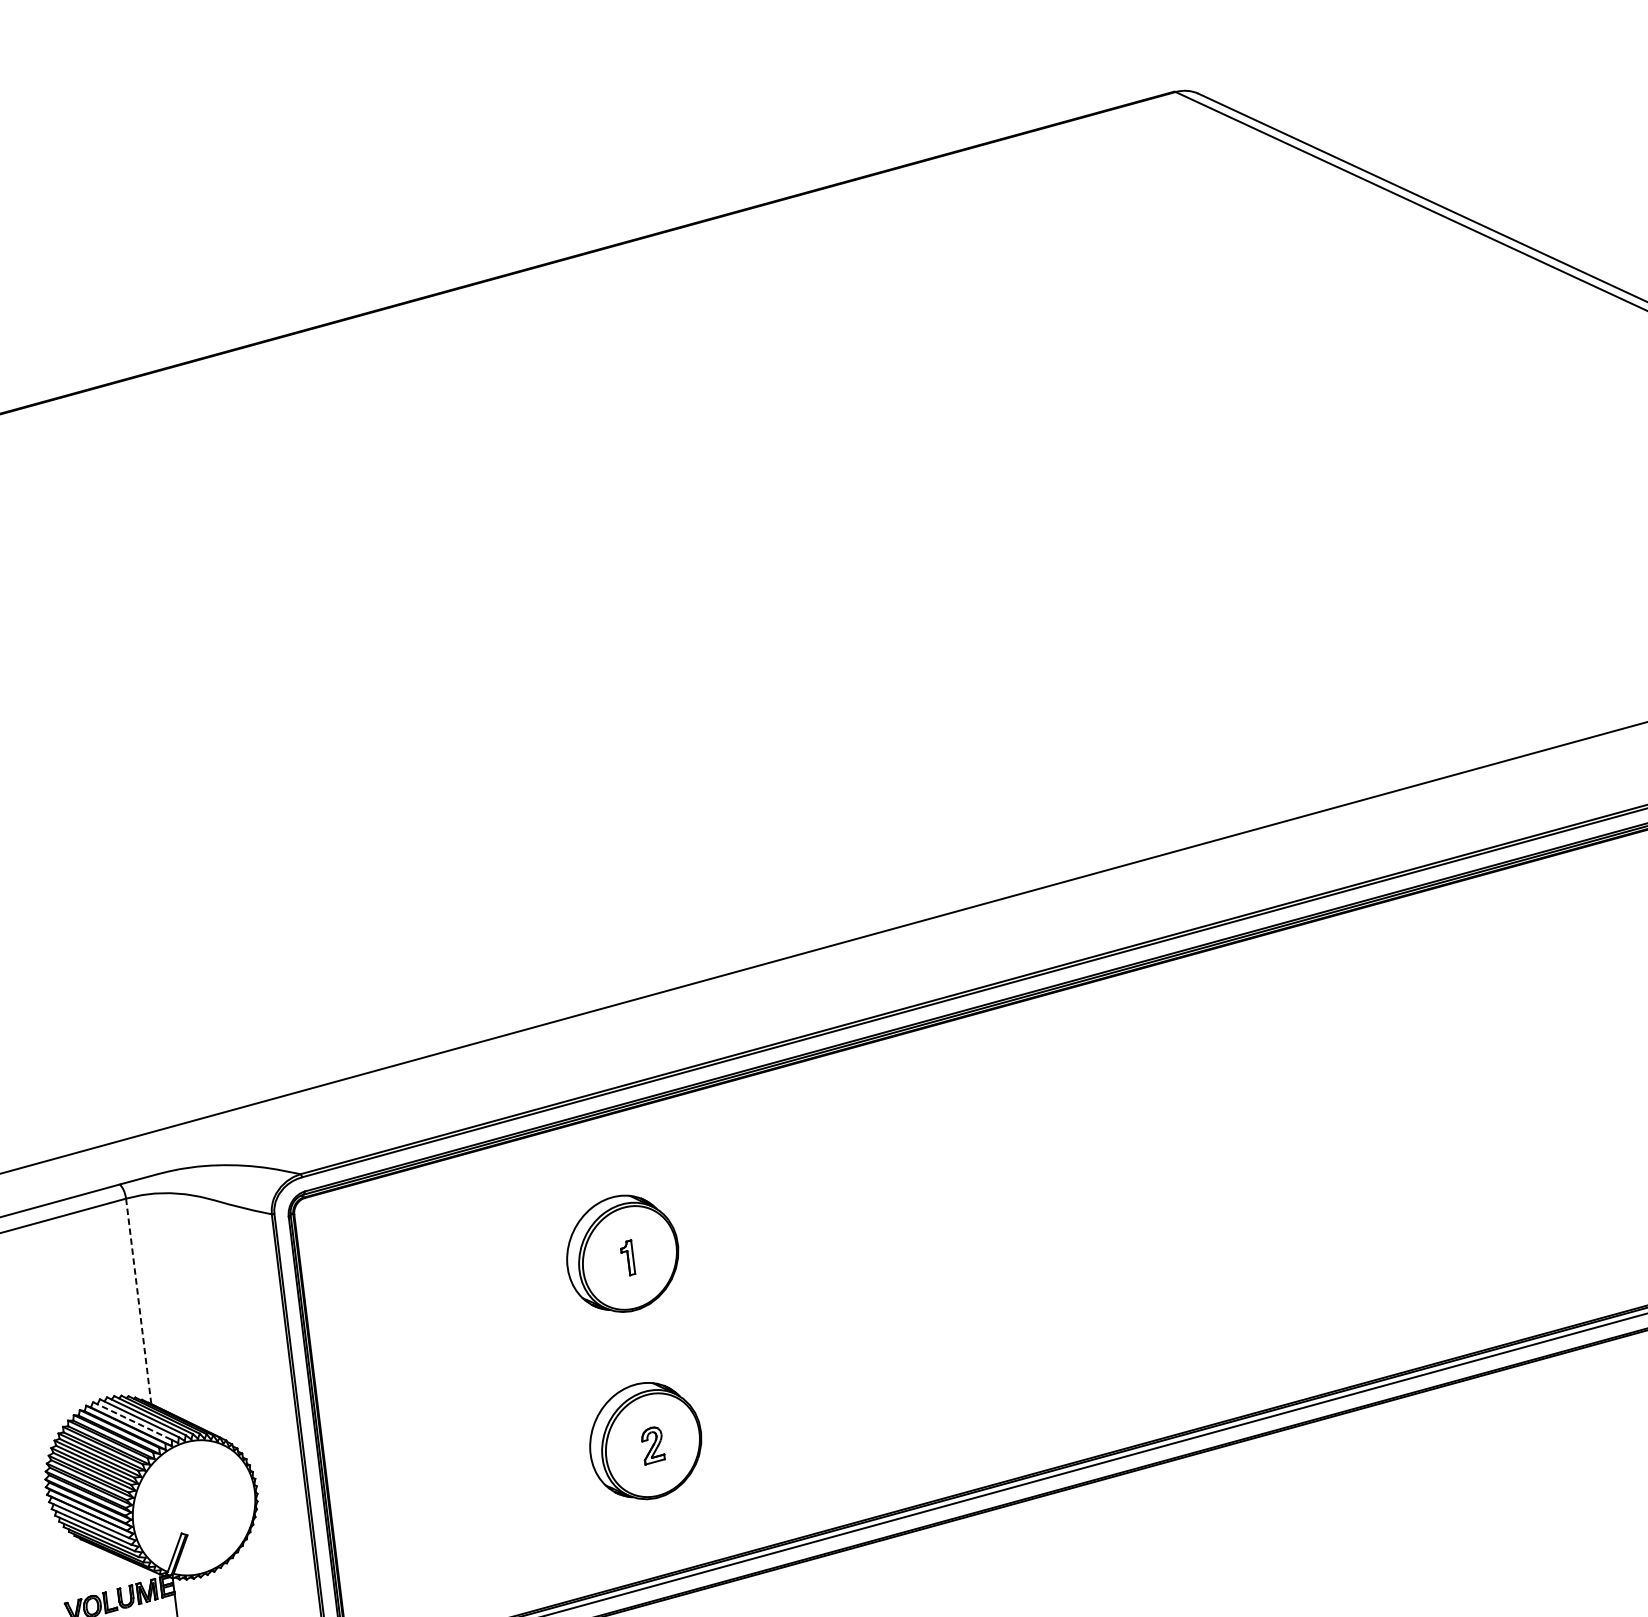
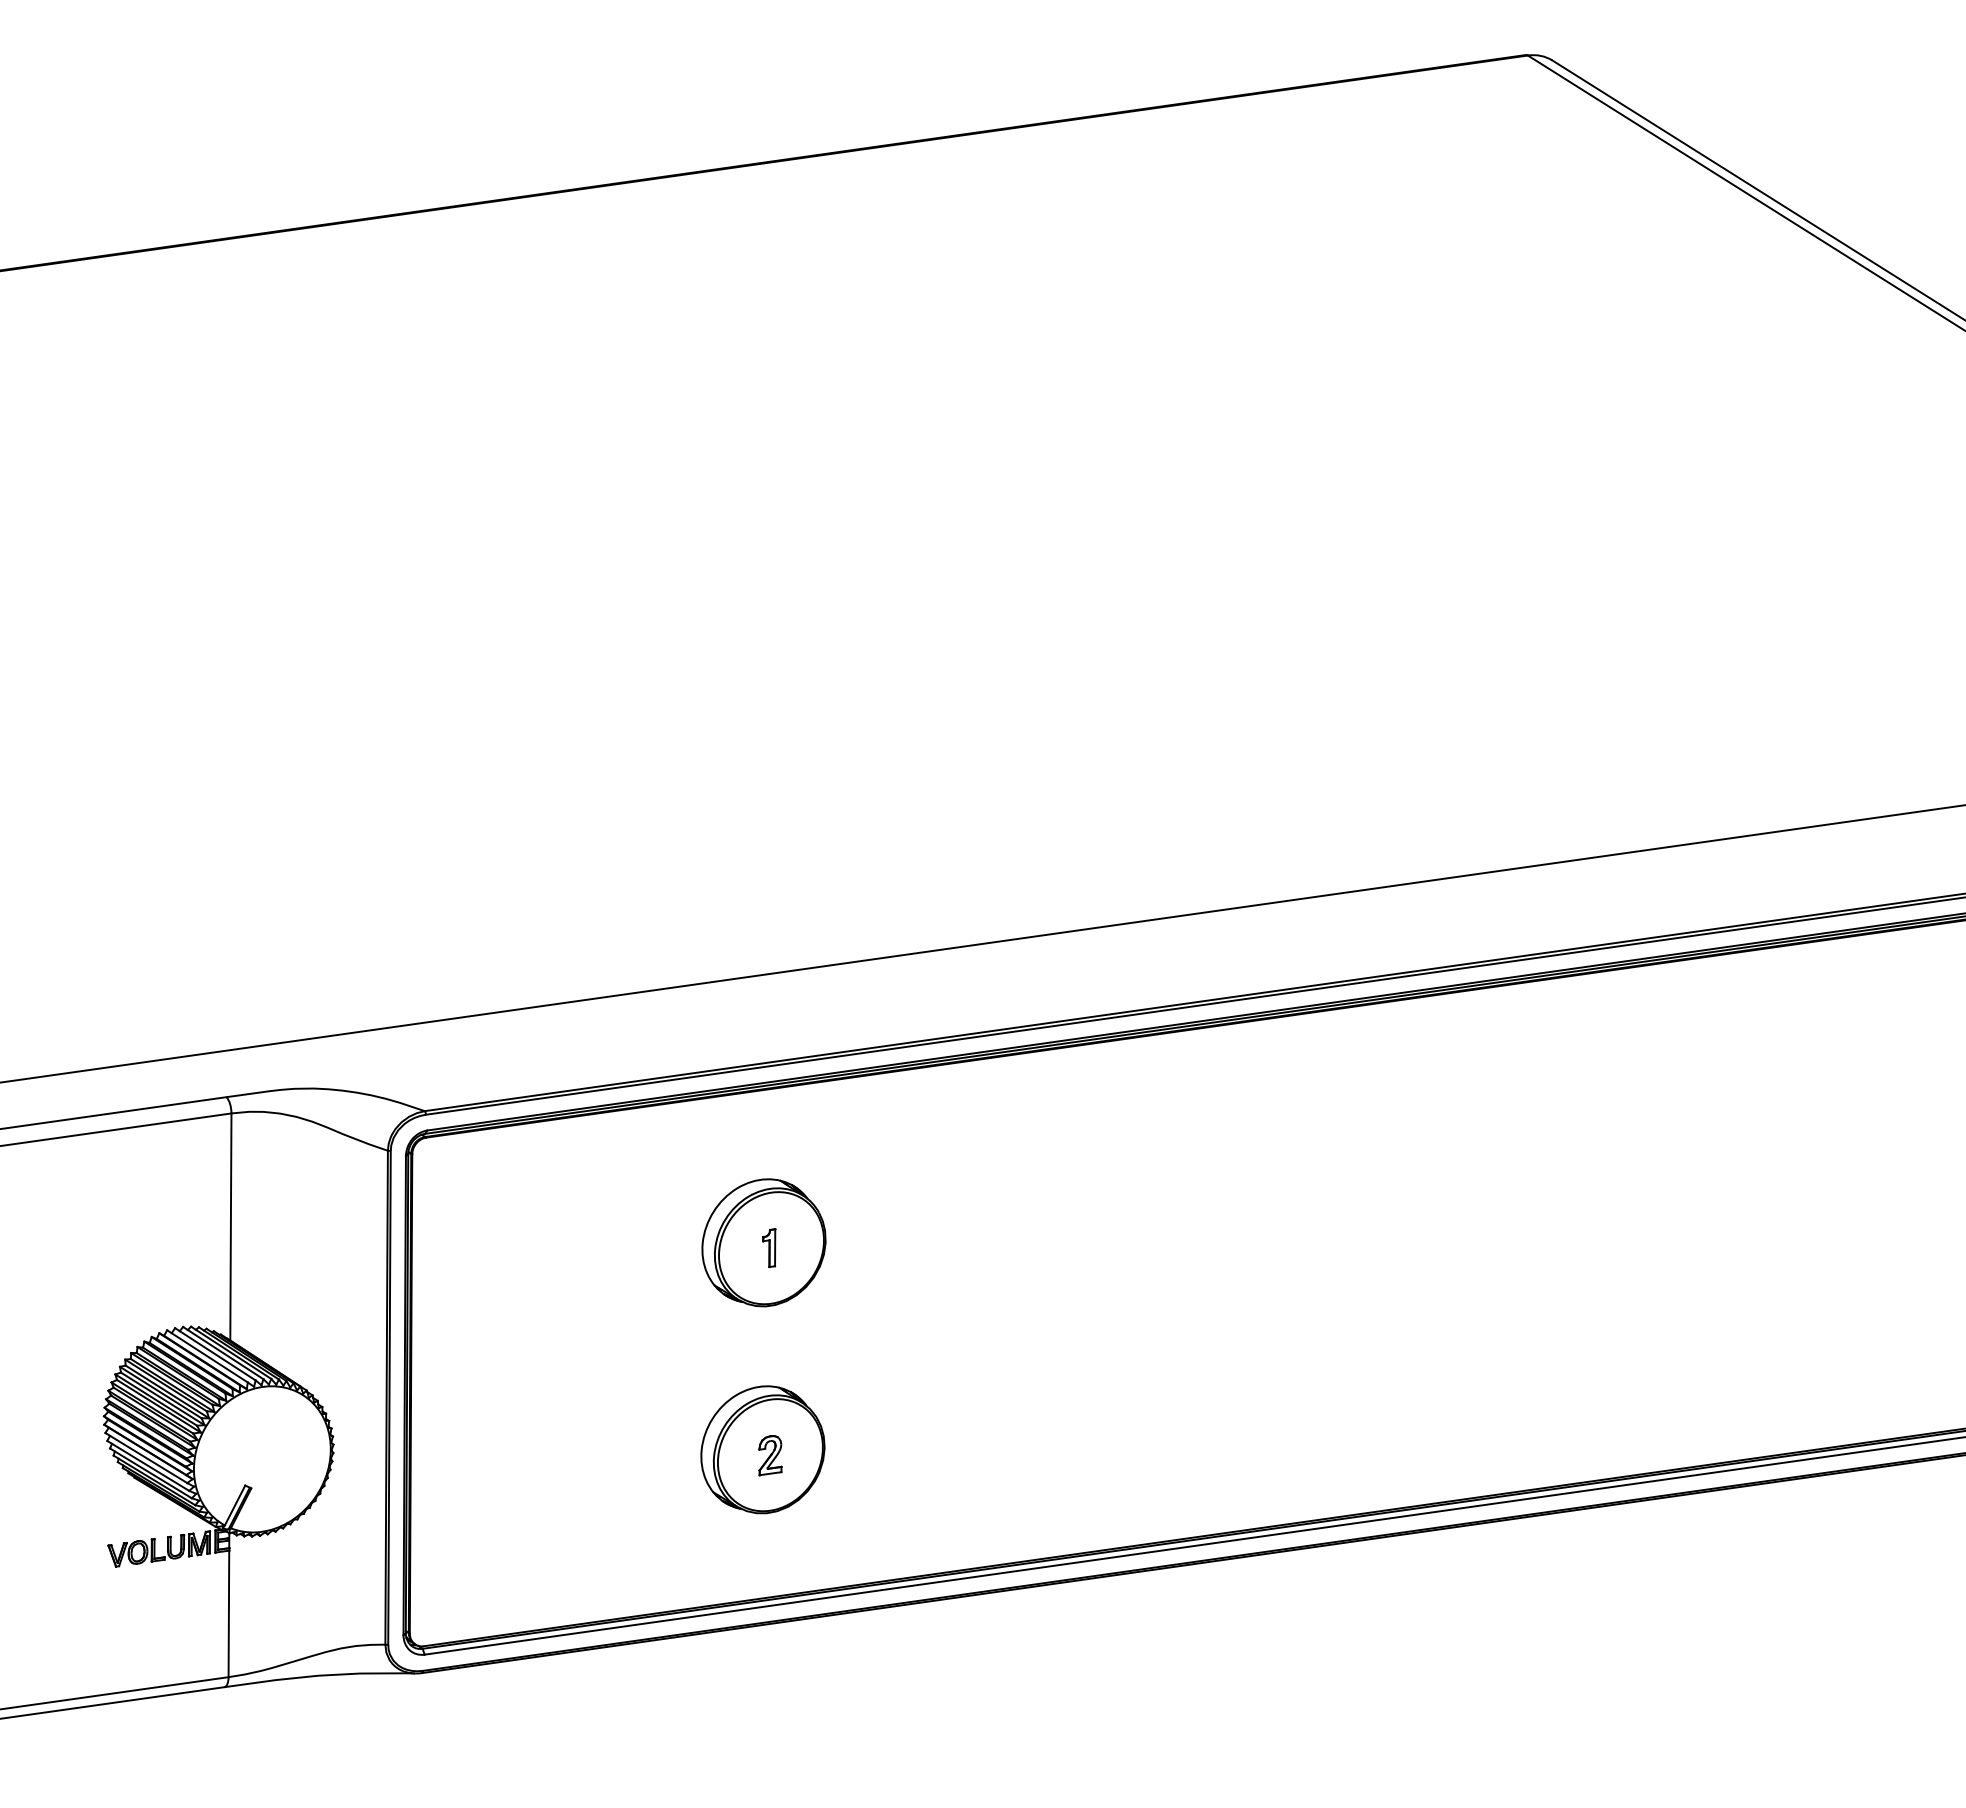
line: (138, 1301) -> (230, 1227), dashed -> solid
line: (132, 1421) -> (207, 1356), dashed -> solid

